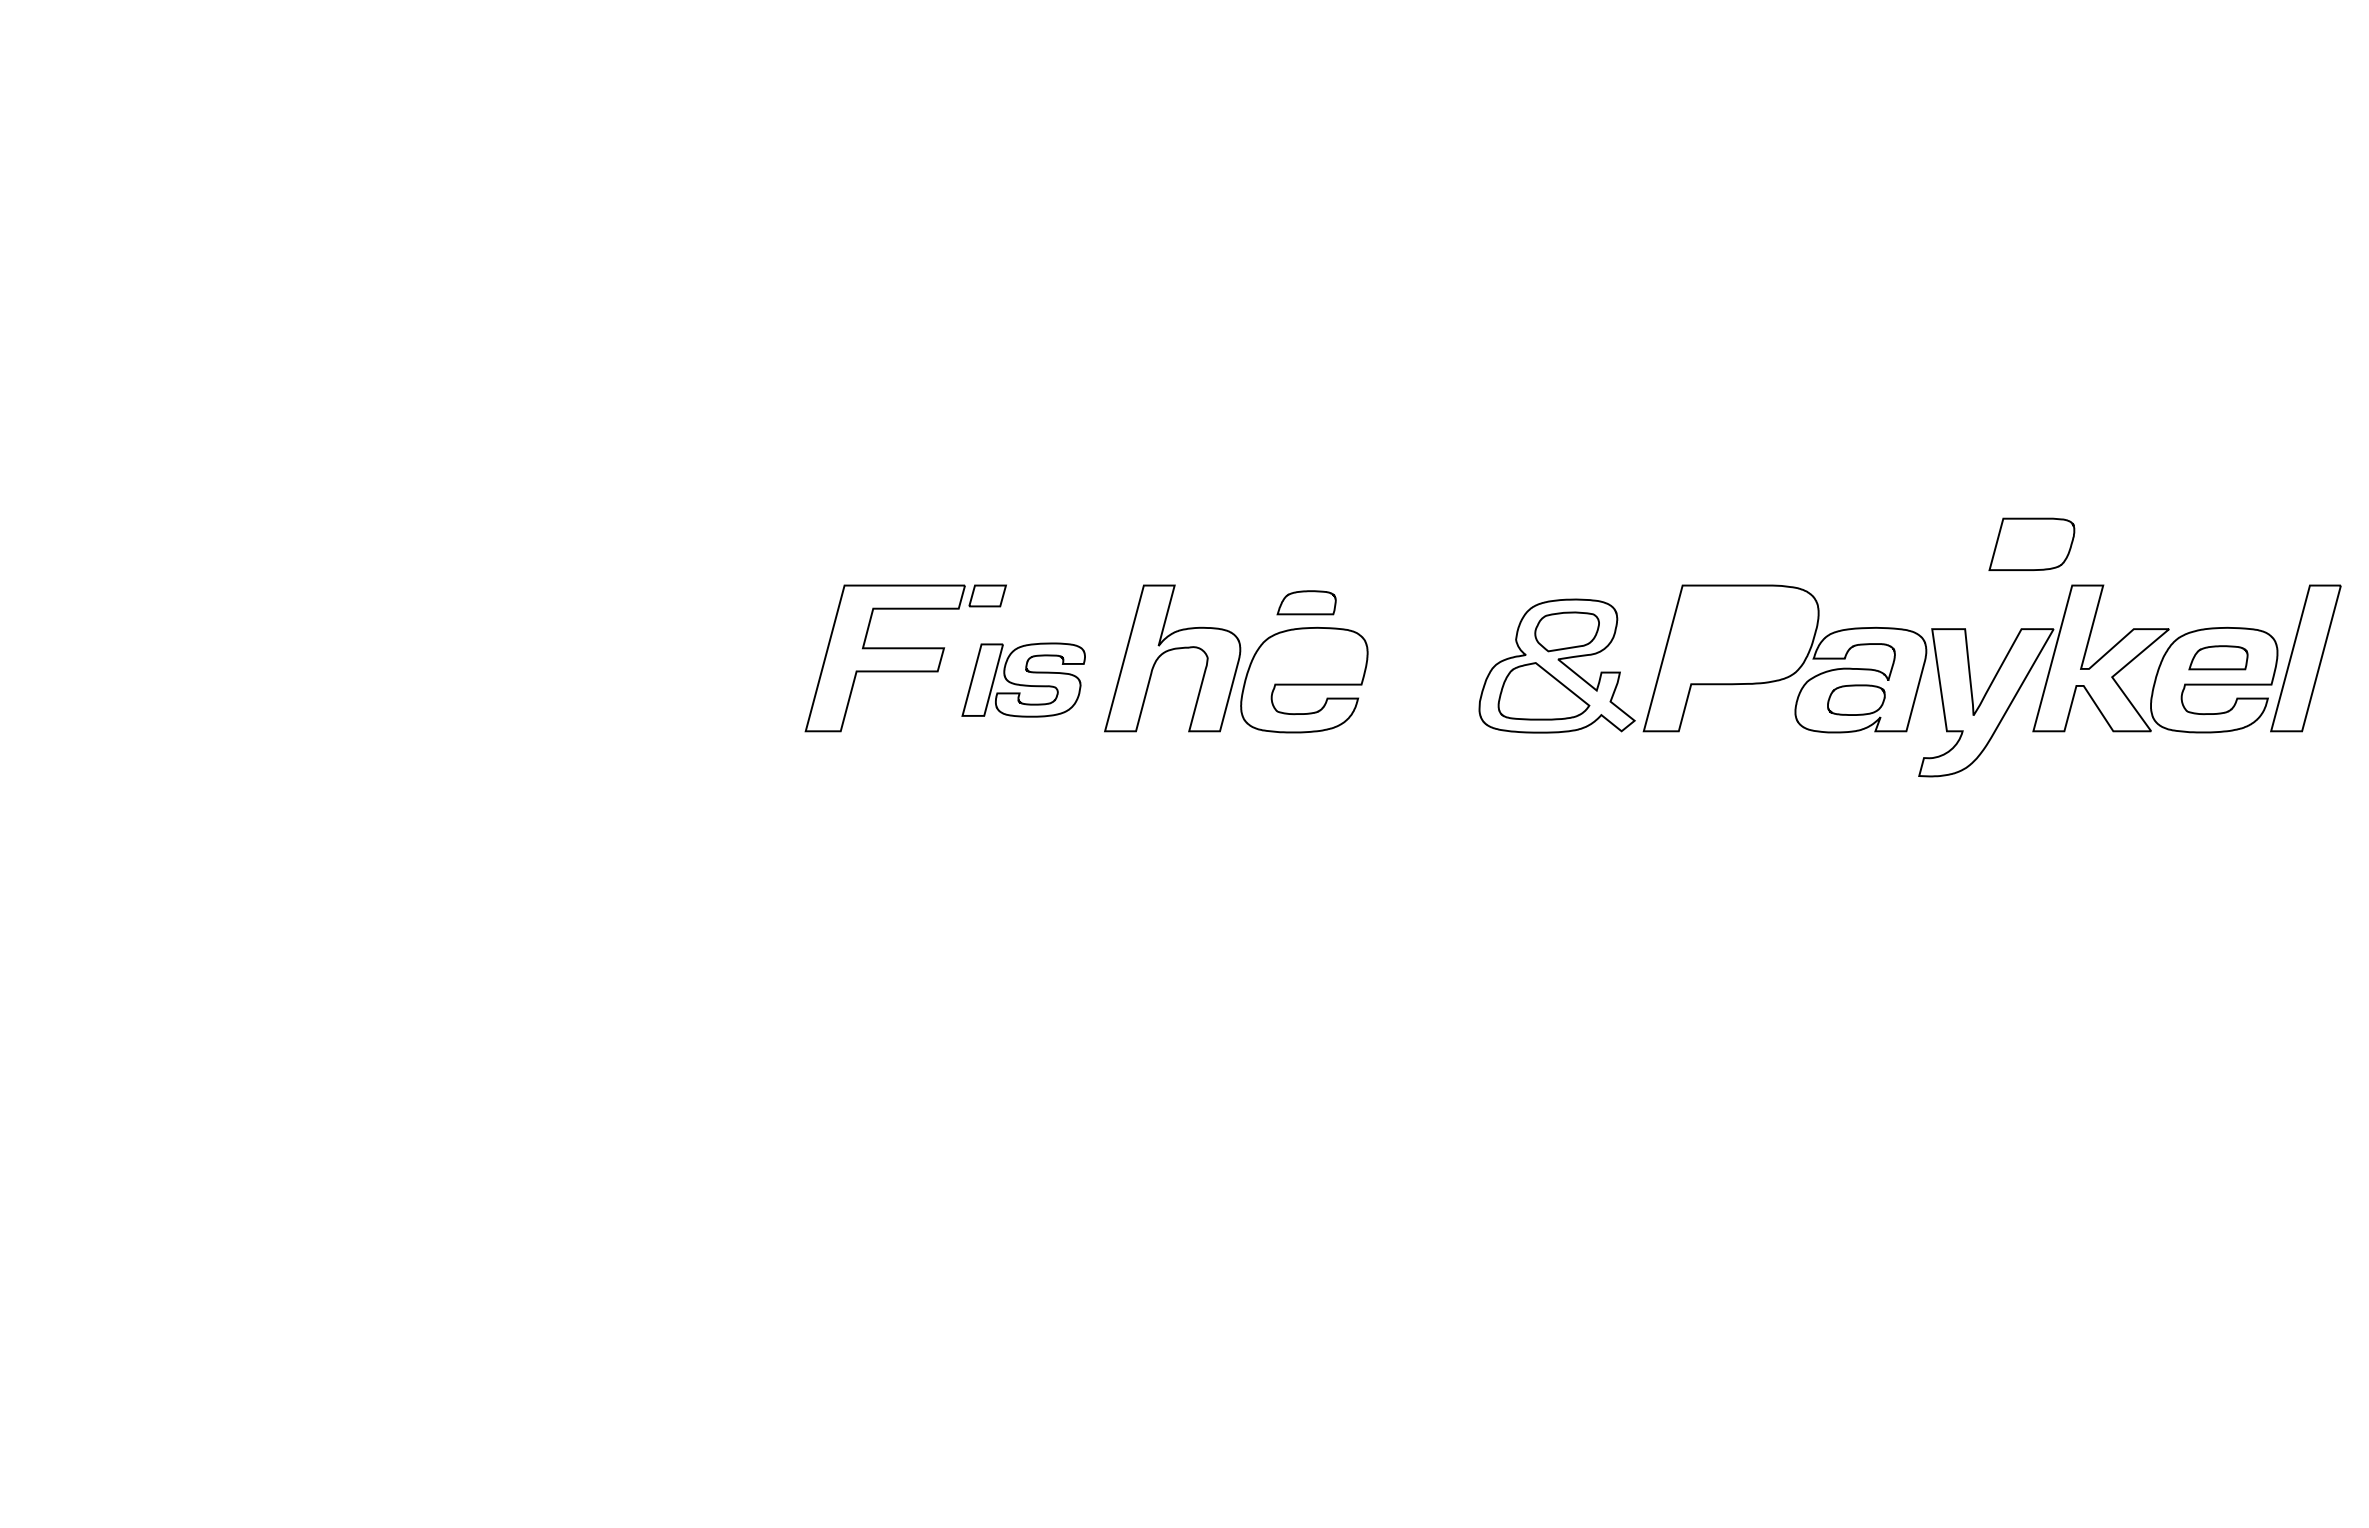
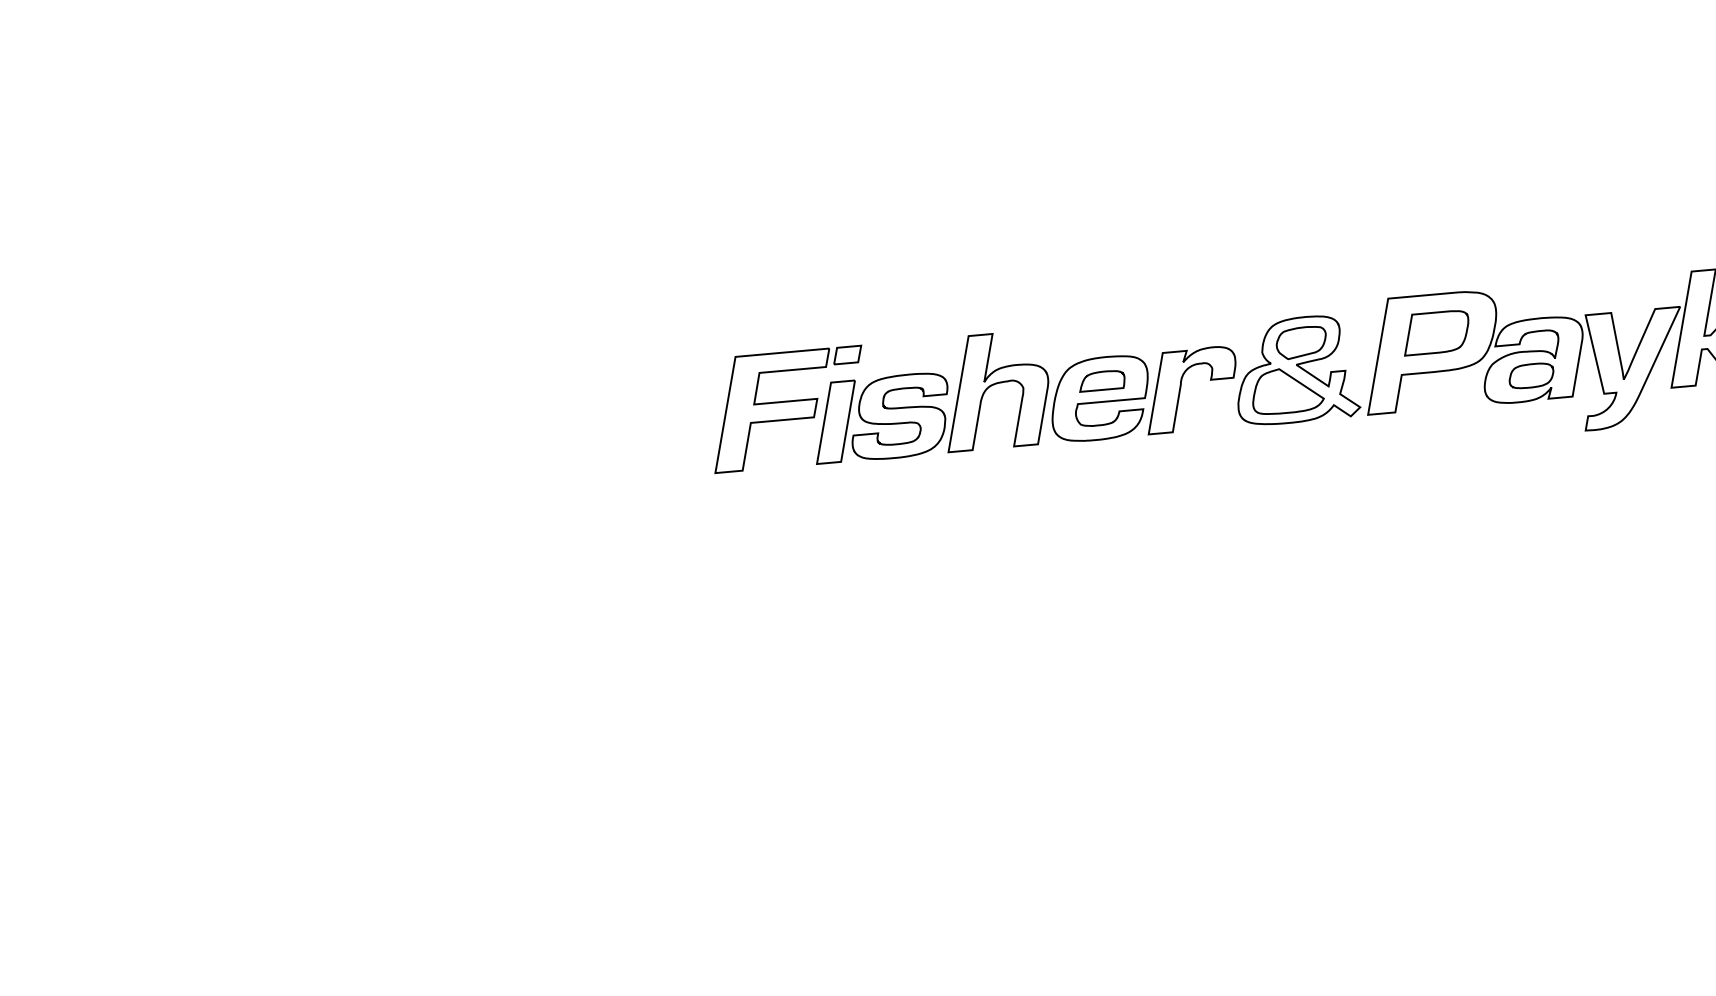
part: (2031, 543) -> (1435, 332), moved
part: (1306, 602) -> (1101, 380), moved
part: (1408, 677) -> (1181, 389), added
part: (1023, 679) -> (881, 417), size x1.43

